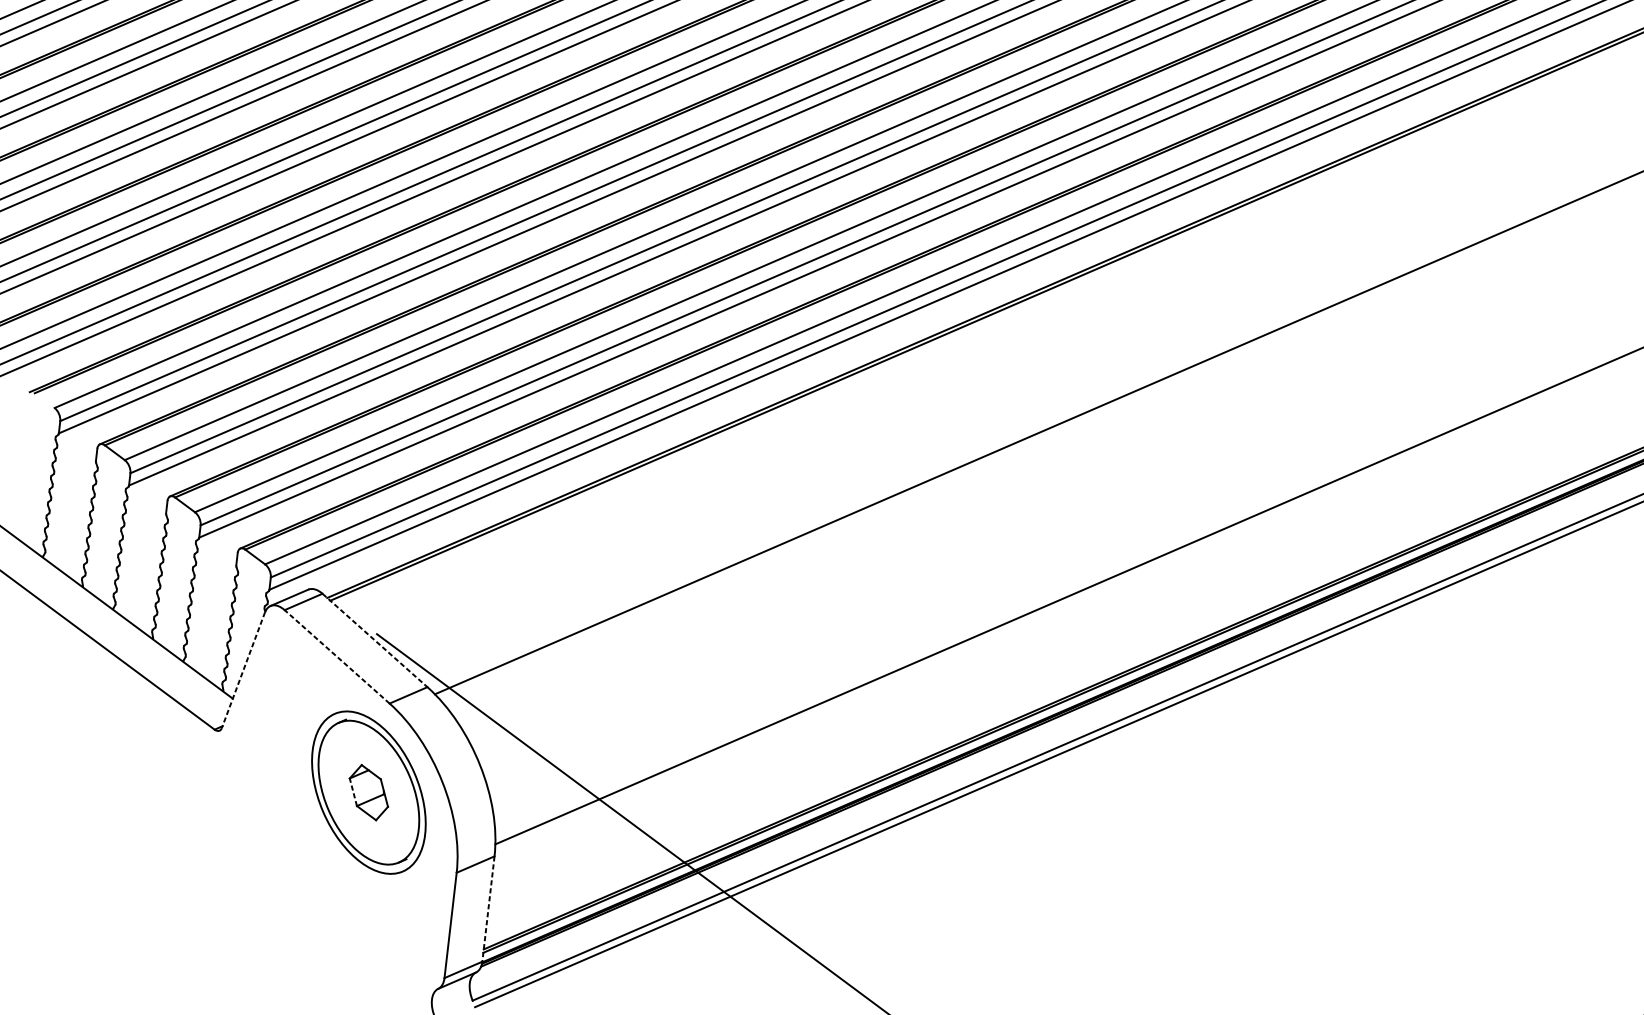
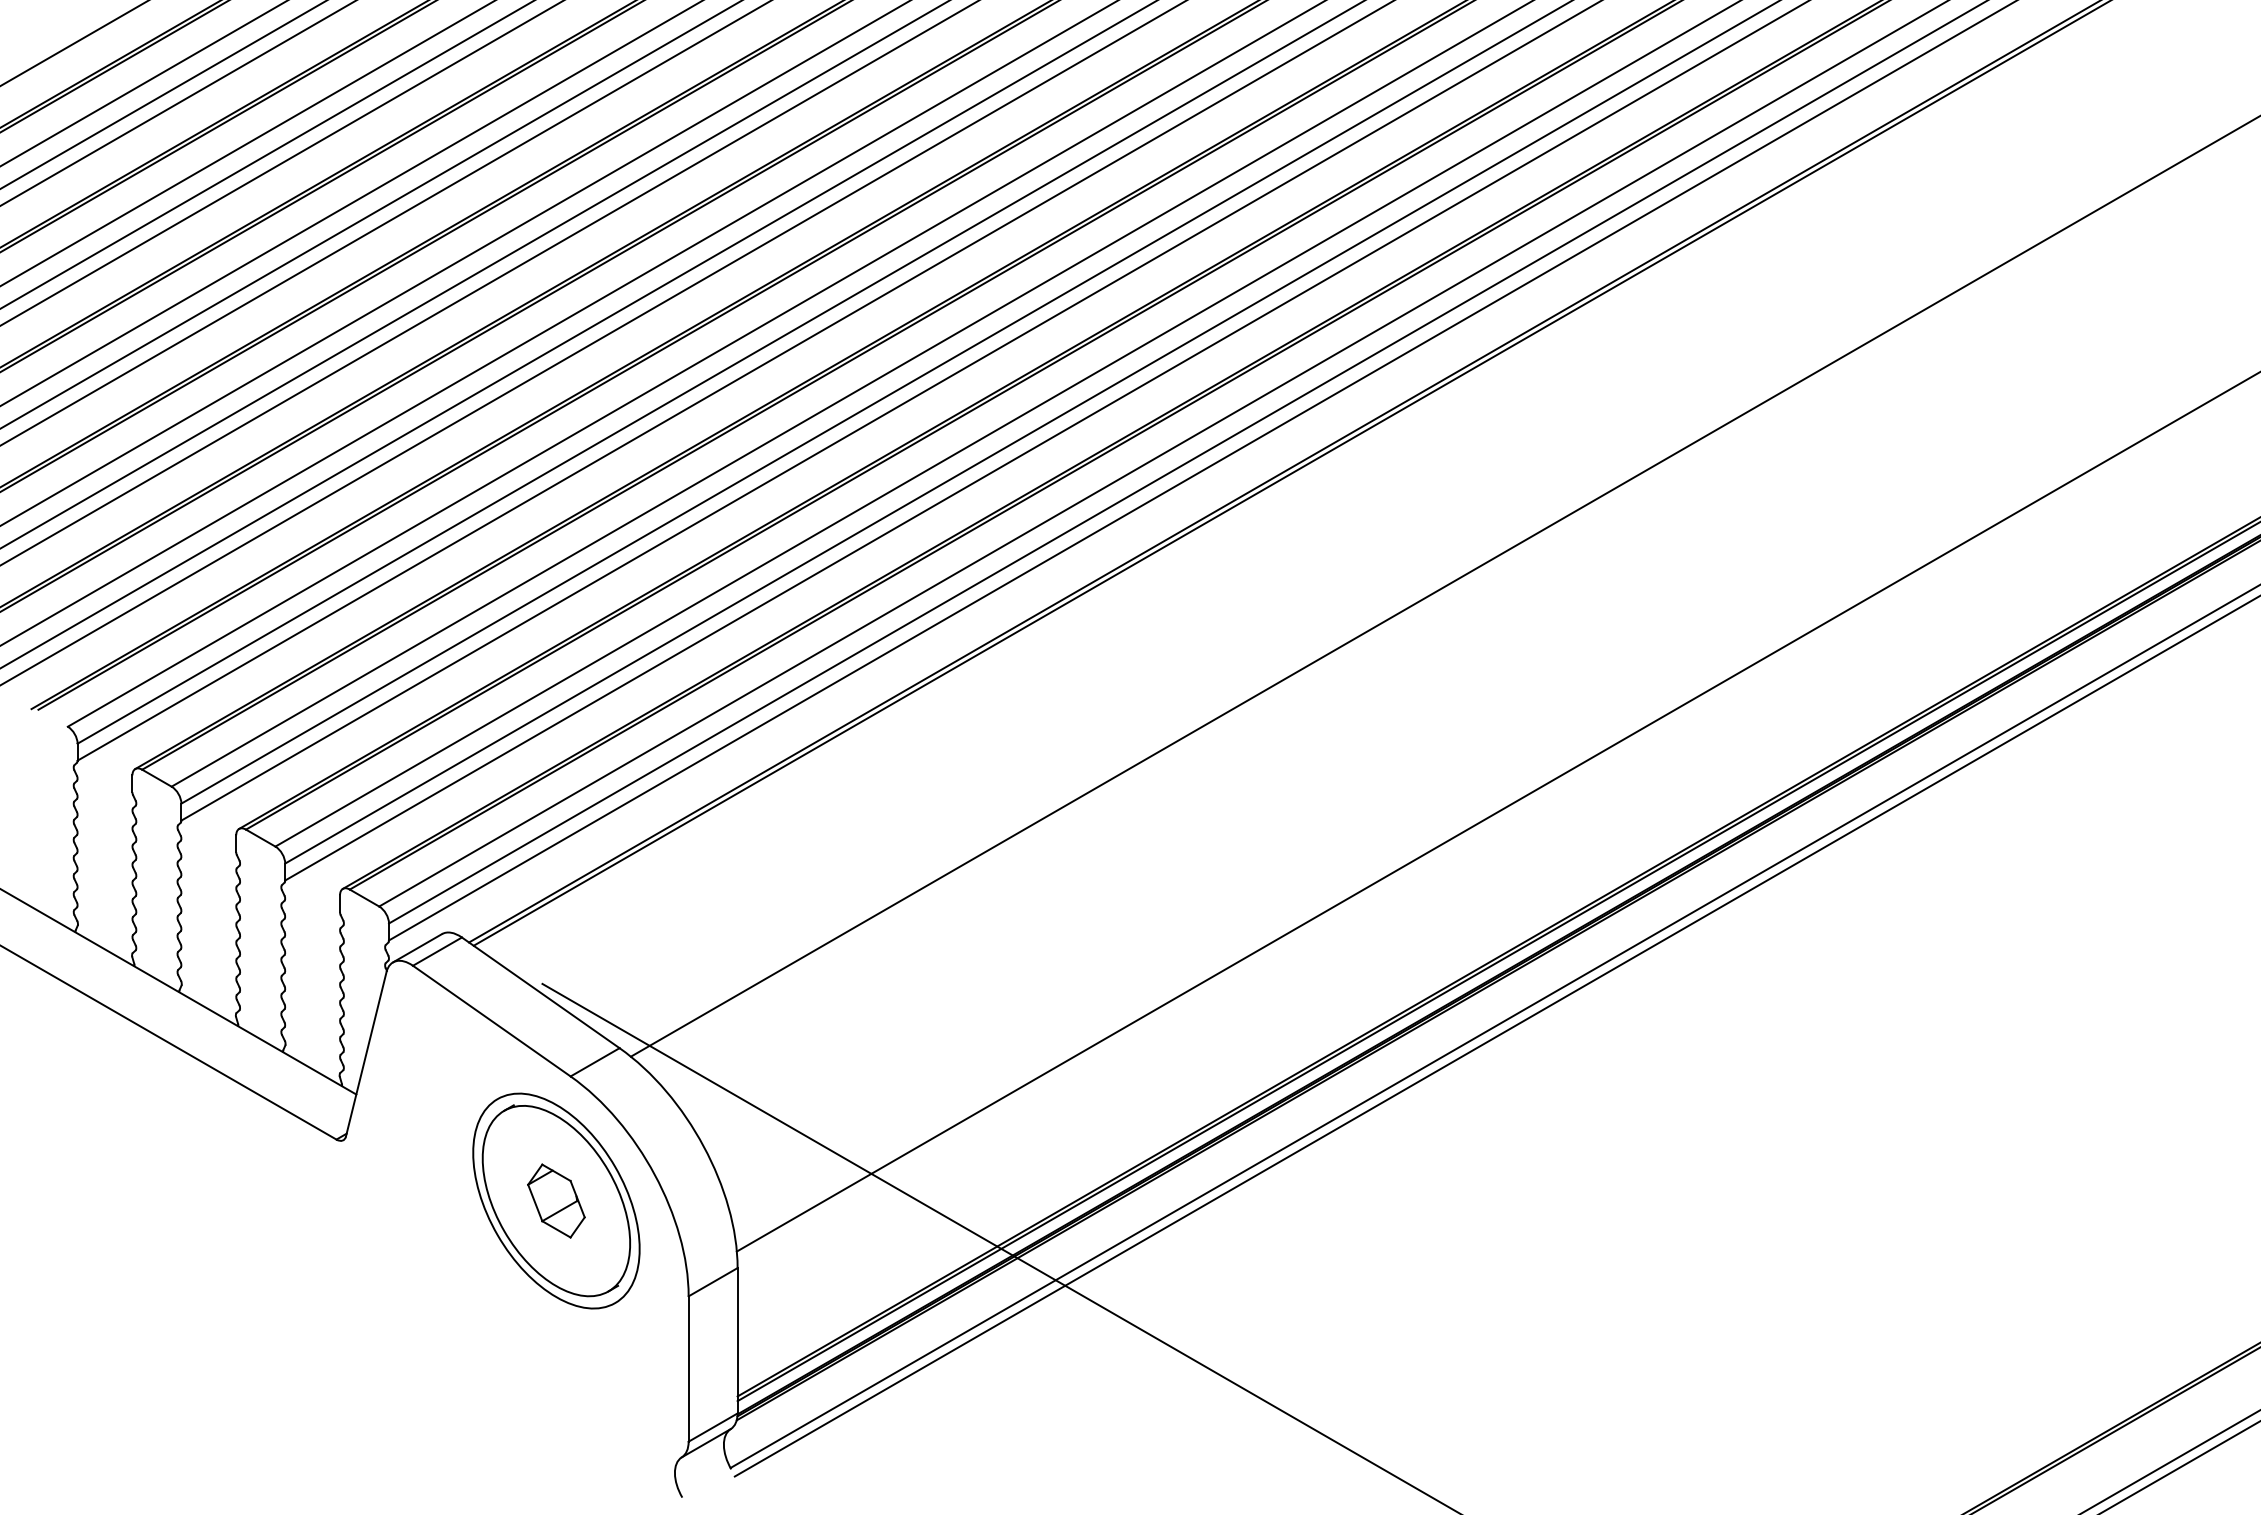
line: (375, 641) -> (541, 993), dashed -> solid
line: (336, 656) -> (491, 1020), dashed -> solid
line: (243, 670) -> (366, 1054), dashed -> solid
line: (353, 791) -> (535, 1202), dashed -> solid
line: (488, 908) -> (737, 1340), dashed -> solid

